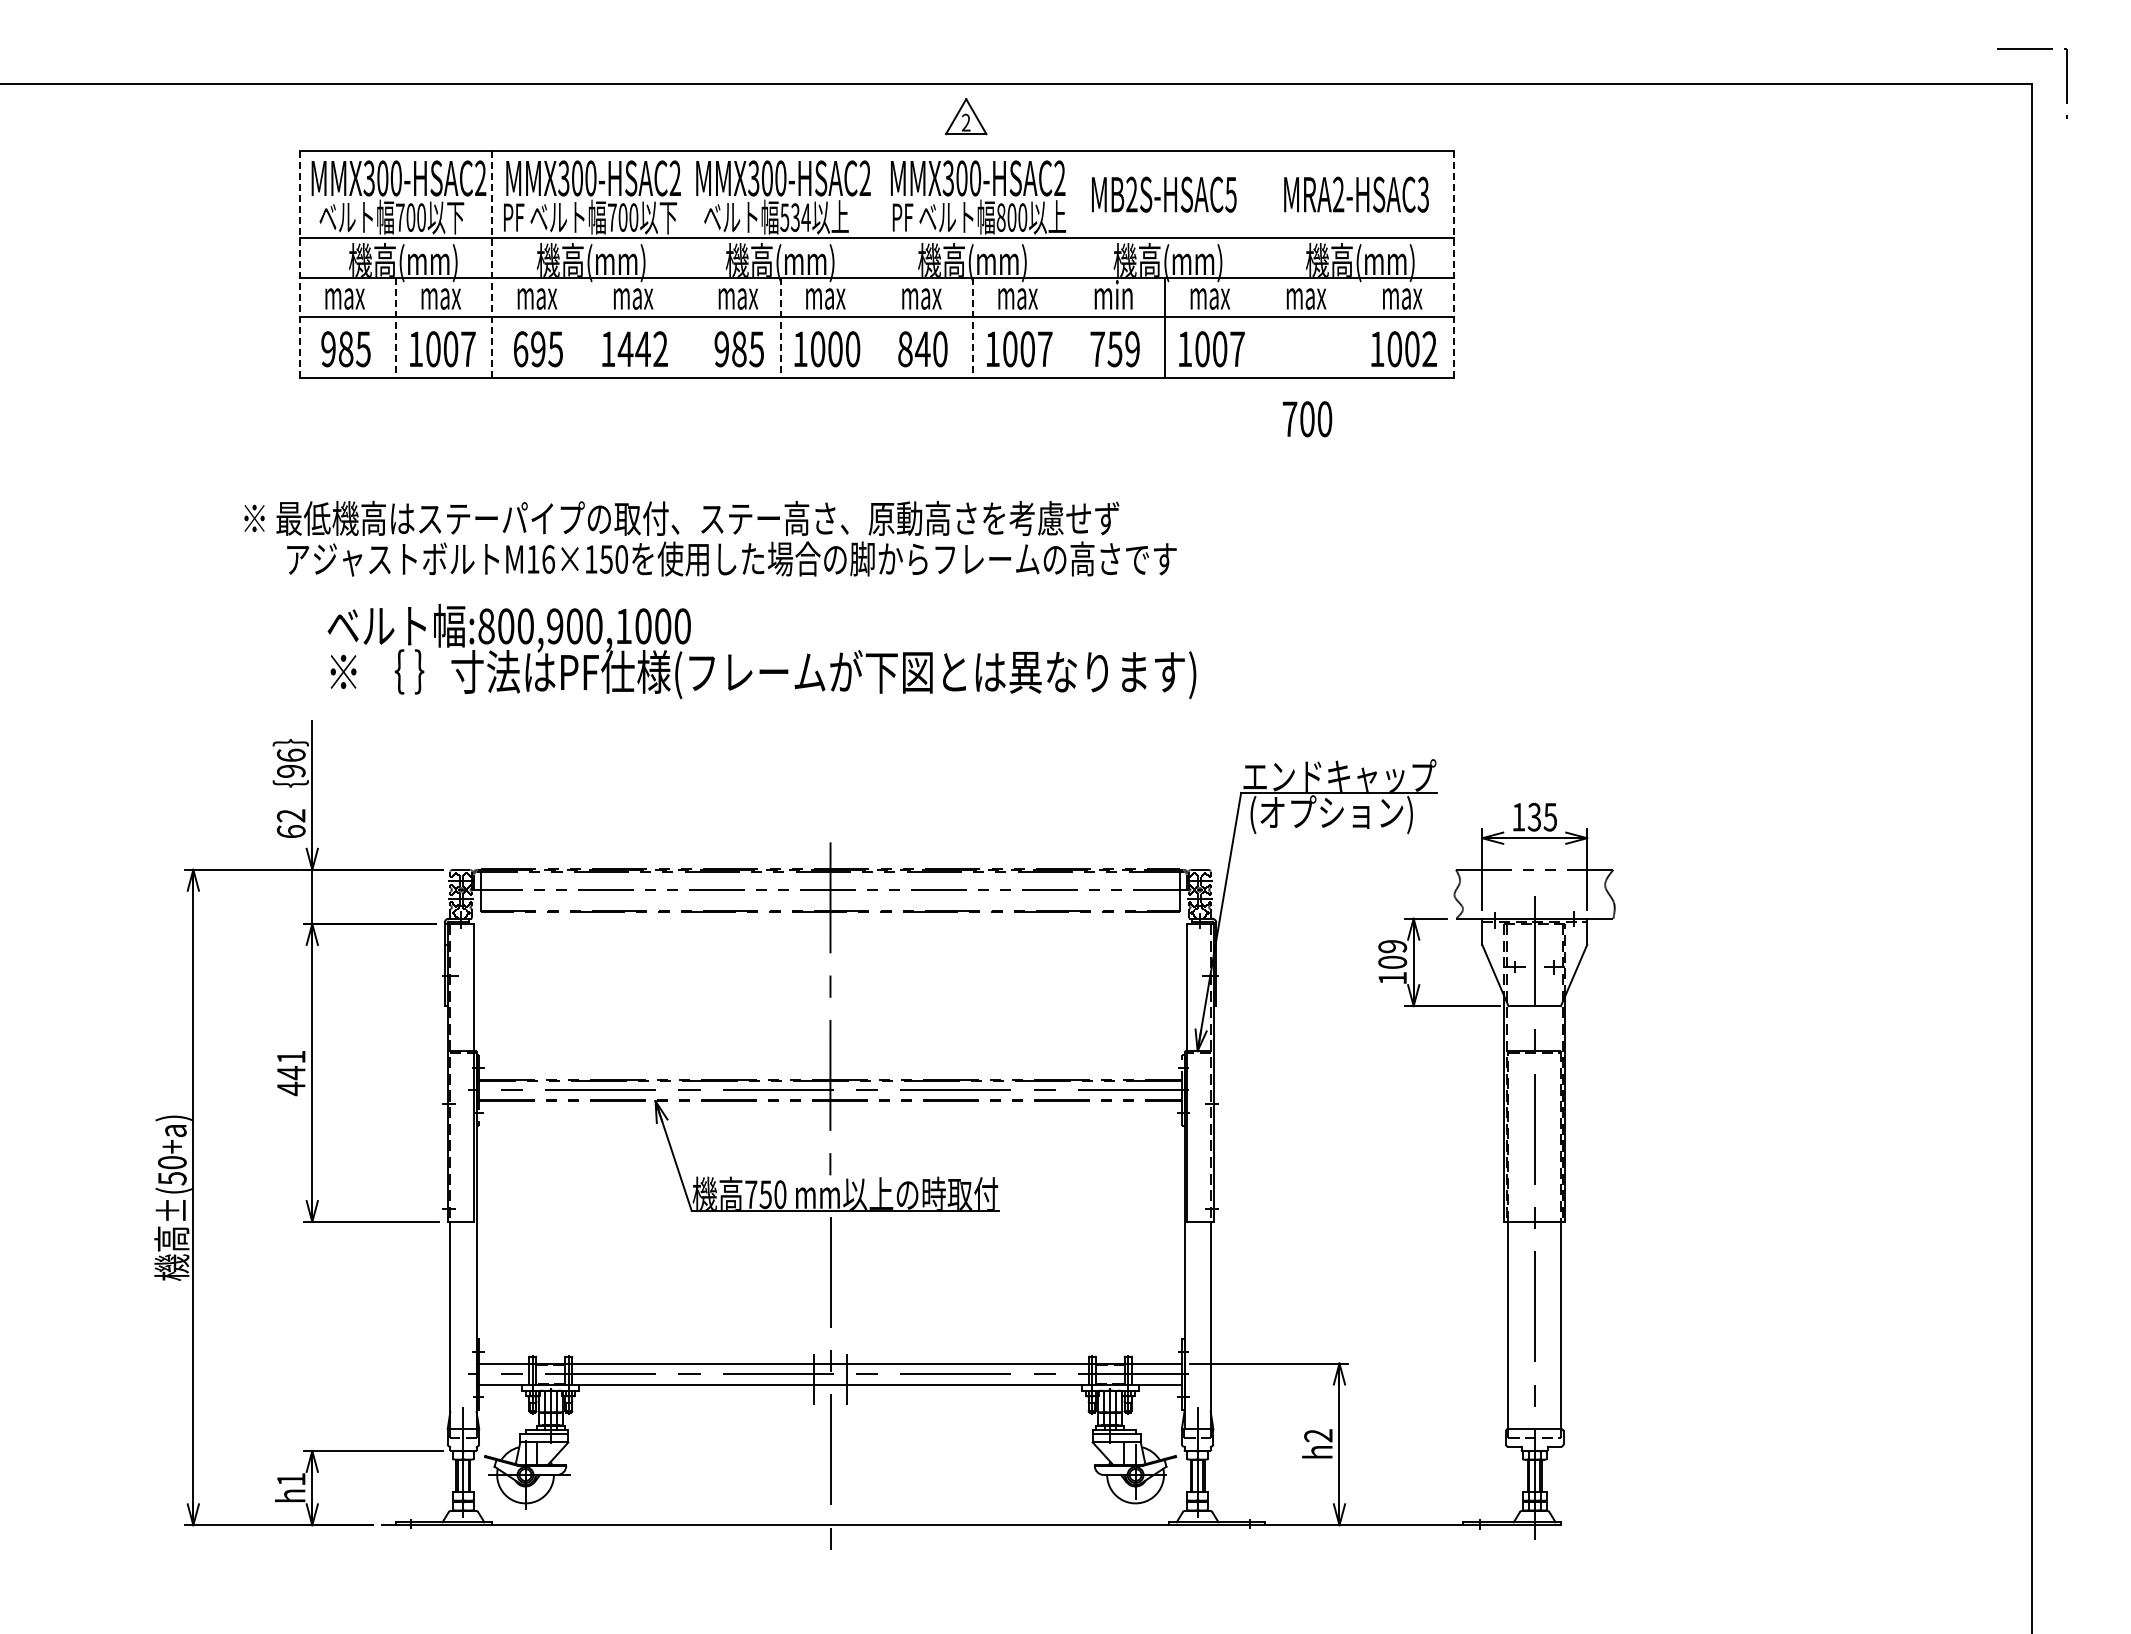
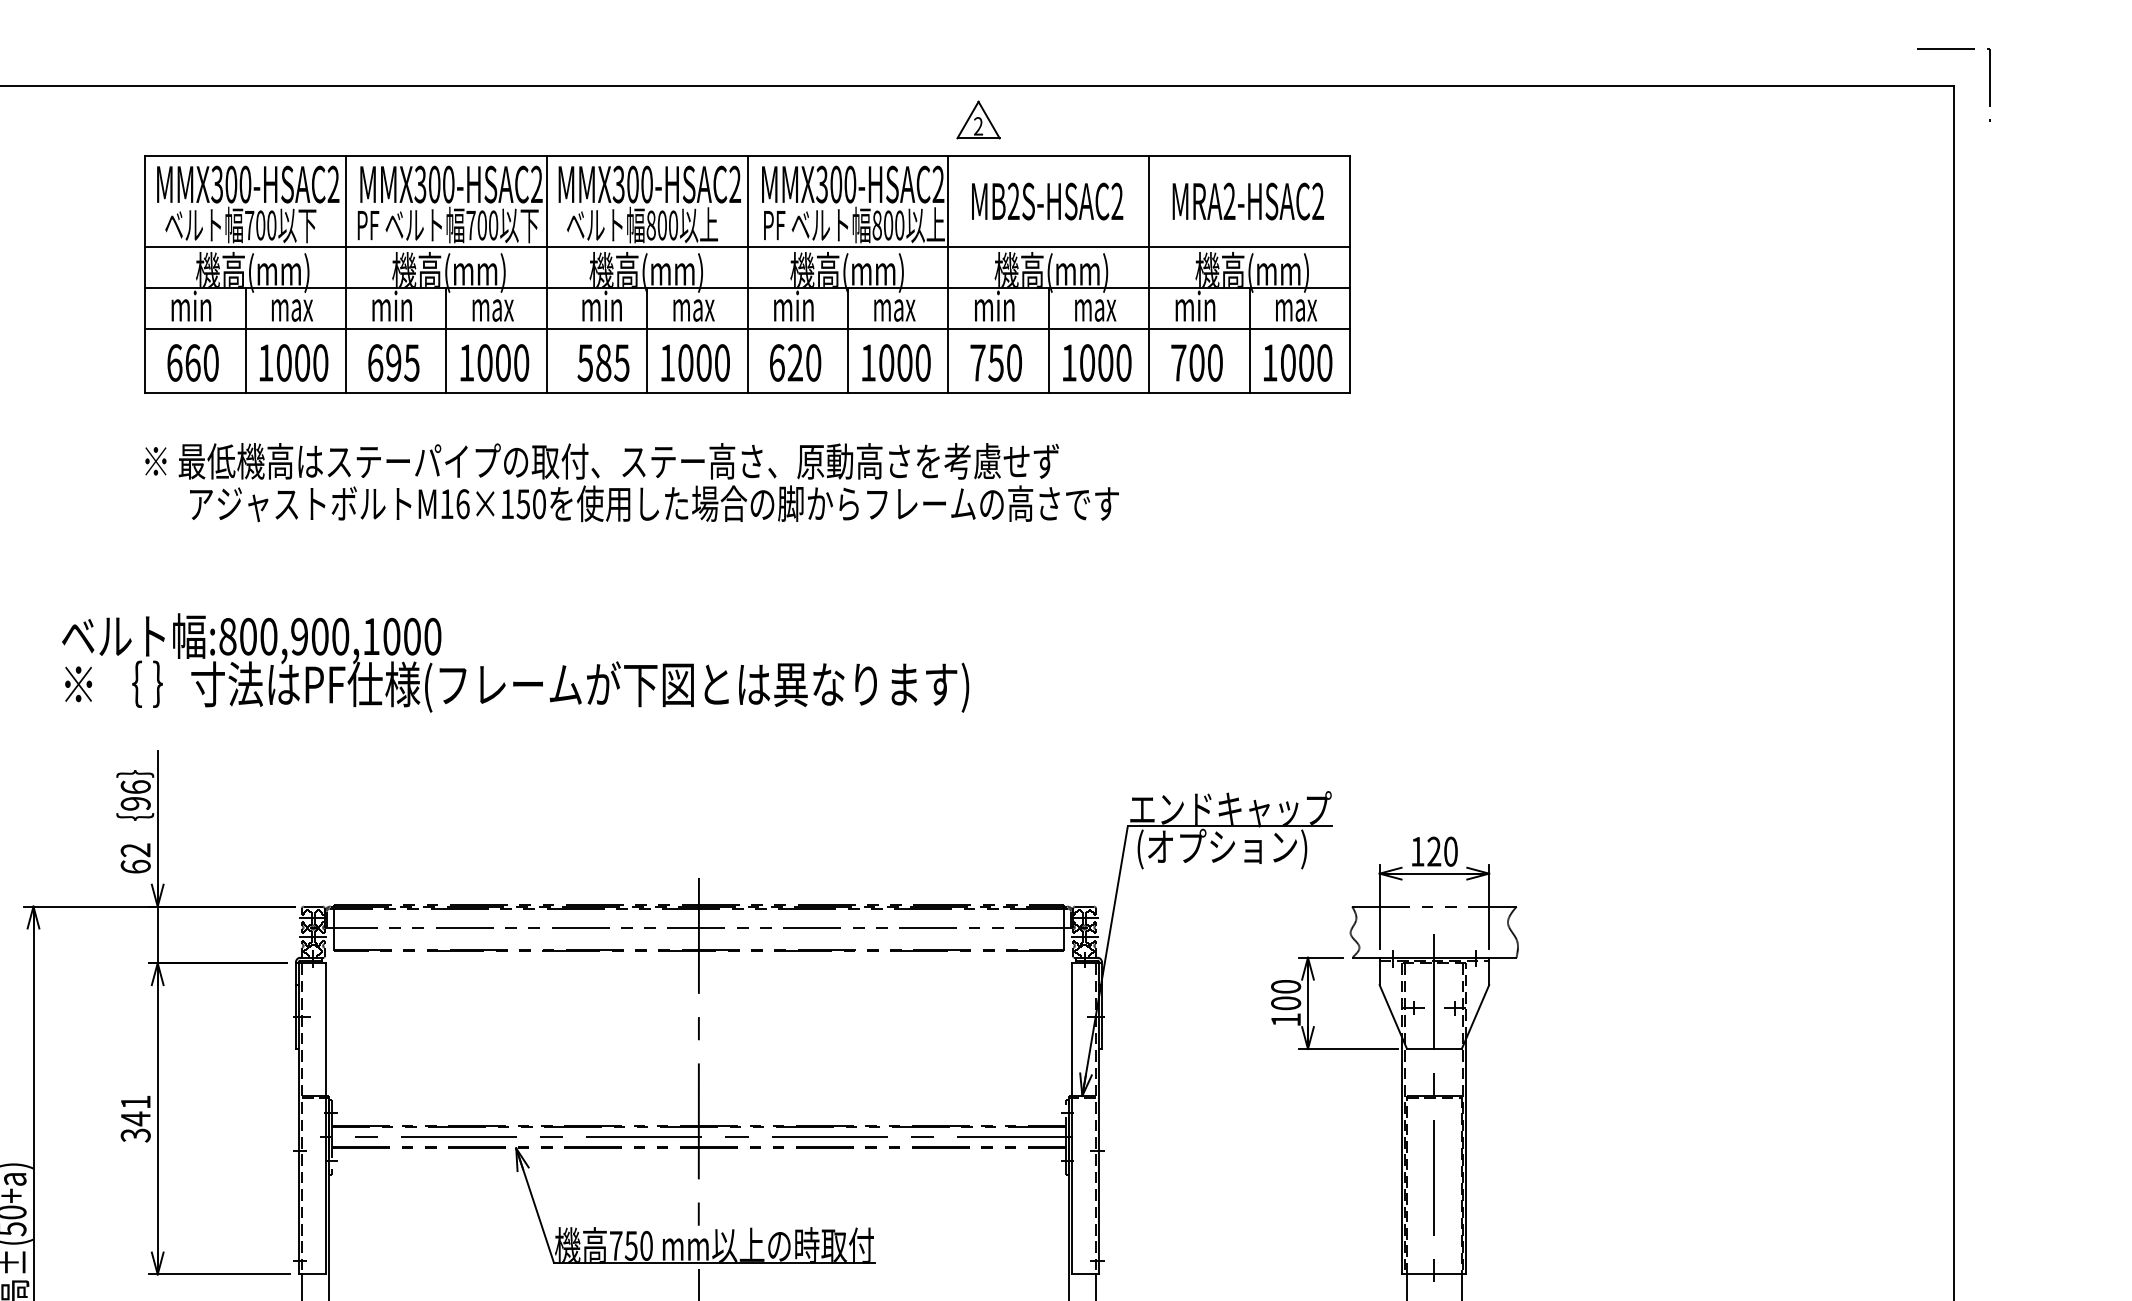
part: (966, 116) -> (978, 119), moved
text: (1230, 194) -> (1116, 201), MB2S-HSAC5 -> MB2S-HSAC2
text: (1422, 194) -> (1317, 201), MRA2-HSAC3 -> MRA2-HSAC2
text: (795, 217) -> (662, 225), 534 -> 800
line: (300, 264) -> (145, 274), dashed -> solid
line: (492, 264) -> (345, 274), dashed -> solid
line: (684, 264) -> (546, 274), added
line: (877, 264) -> (748, 274), added
line: (1069, 264) -> (948, 274), added
line: (1261, 264) -> (1149, 274), added
line: (1453, 264) -> (1349, 274), dashed -> solid
text: (344, 294) -> (191, 305), max -> min
text: (537, 294) -> (392, 305), max -> min
text: (738, 294) -> (602, 305), max -> min
text: (921, 294) -> (793, 305), max -> min
text: (1306, 294) -> (1196, 305), max -> min
line: (588, 327) -> (446, 340), added
line: (1357, 327) -> (1249, 340), added
line: (396, 328) -> (245, 341), dashed -> solid
line: (780, 328) -> (646, 341), dashed -> solid
line: (973, 328) -> (848, 341), dashed -> solid
text: (345, 349) -> (192, 363), 985 -> 660
text: (468, 349) -> (320, 363), 1007 -> 1000
text: (642, 349) -> (502, 363), 1442 -> 1000
text: (721, 349) -> (585, 363), 985 -> 585
text: (914, 349) -> (786, 363), 840 -> 620
text: (1045, 349) -> (923, 363), 1007 -> 1000
text: (1132, 349) -> (1014, 363), 759 -> 750
text: (1237, 349) -> (1123, 363), 1007 -> 1000
text: (1429, 349) -> (1324, 363), 1002 -> 1000
text: (1307, 419) -> (1197, 363), moved
text: (710, 538) -> (632, 482), moved
text: (761, 651) -> (515, 662), moved
text: (1542, 816) -> (1442, 850), 135 -> 120
text: (1392, 946) -> (1285, 986), 109 -> 100
text: (290, 1088) -> (134, 1135), 441 -> 341

